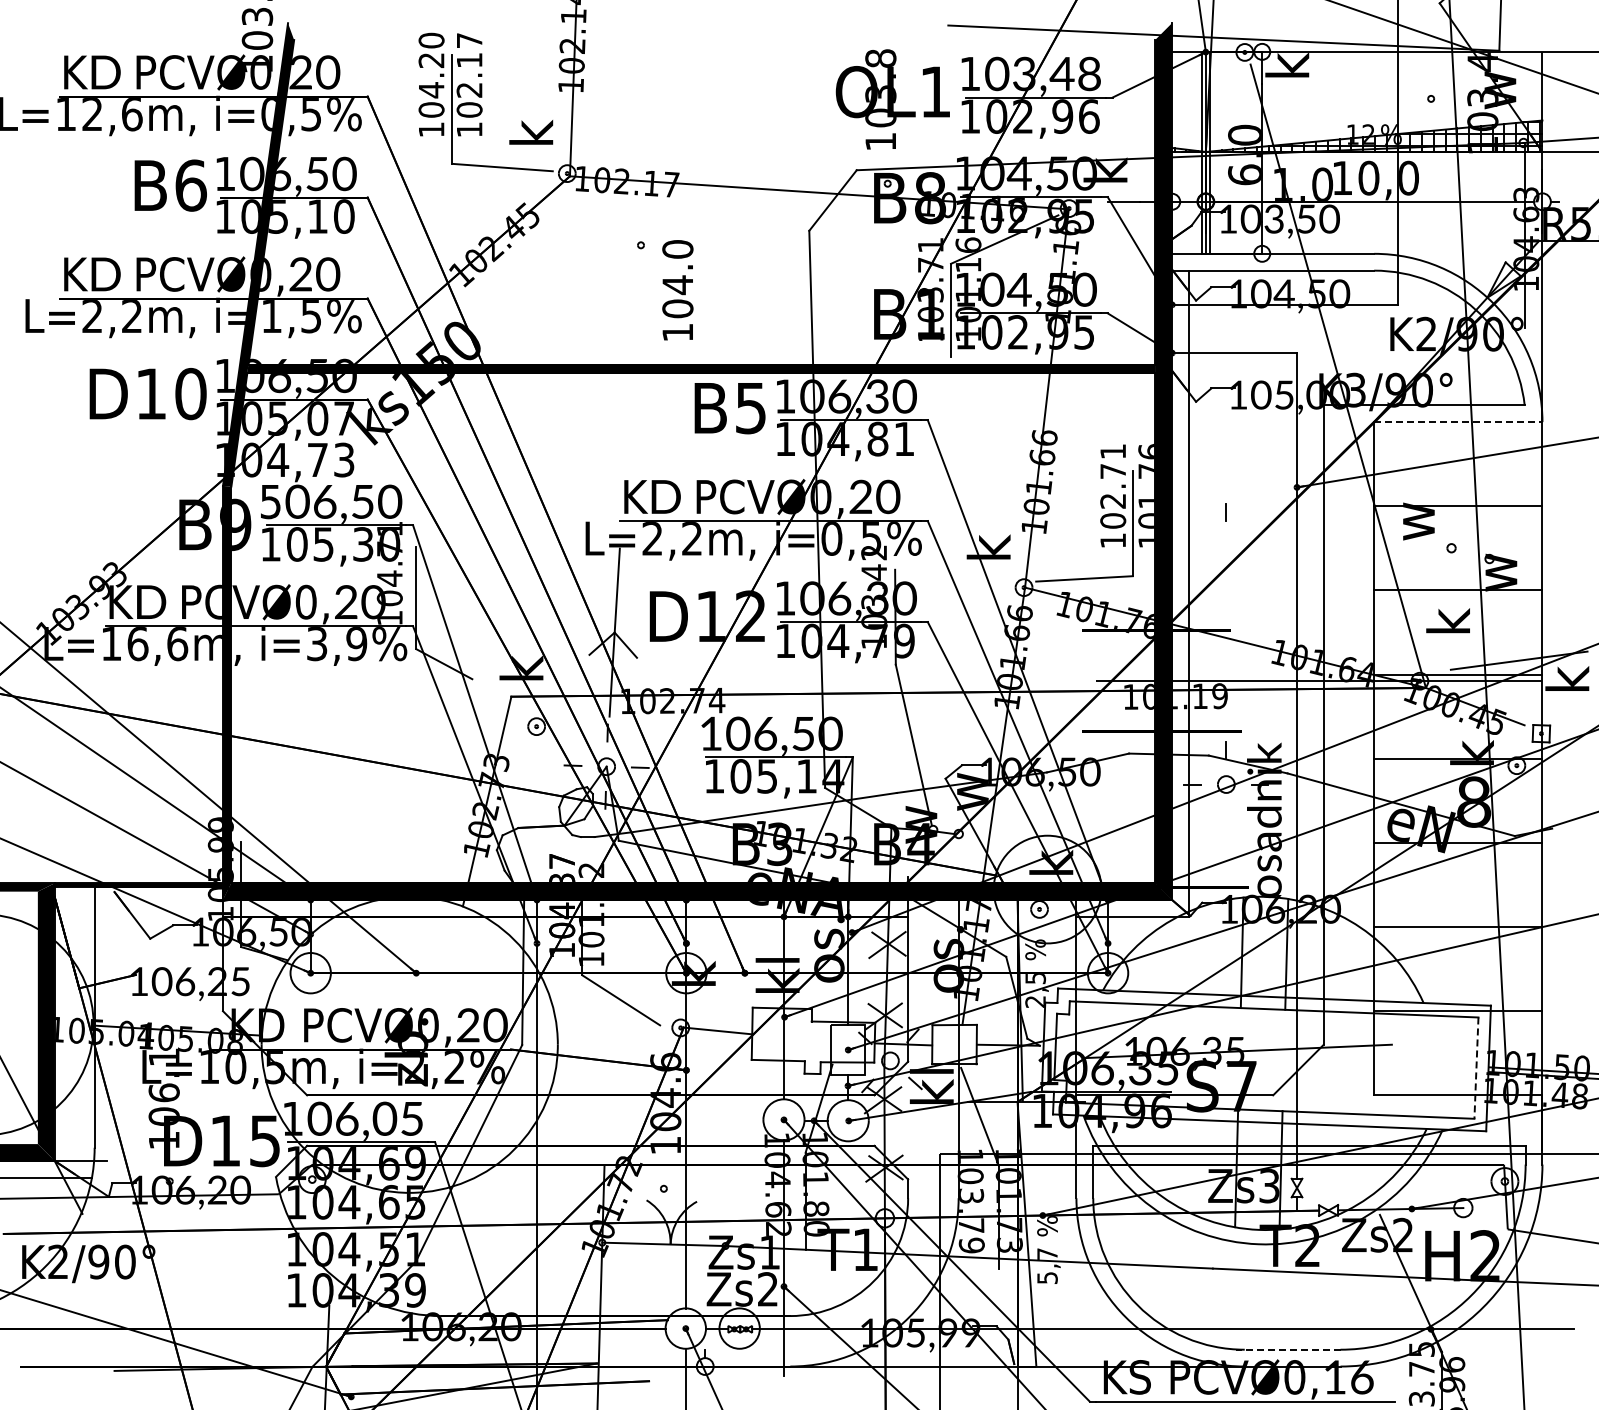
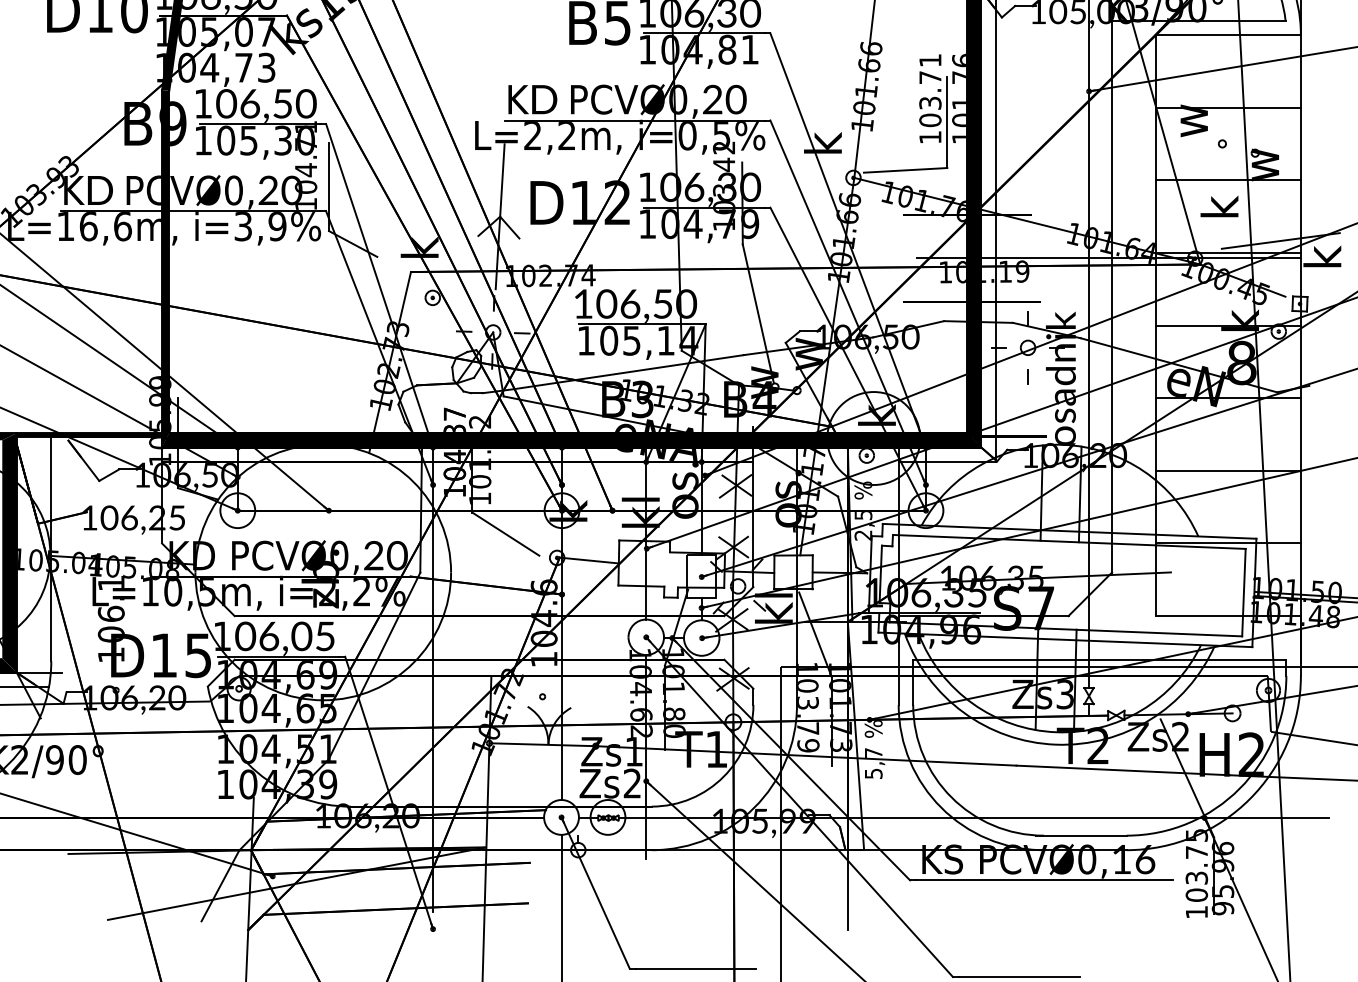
line: (1458, 422) -> (1228, 35), dashed -> solid
text: (1113, 500) -> (930, 102), 102.71 -> 103.71
text: (270, 502) -> (203, 104), 5 -> 1
line: (1225, 512) -> (1027, 377), moved
line: (1476, 1068) -> (1243, 592), dashed -> solid
line: (1287, 1349) -> (1080, 835), dashed -> solid

